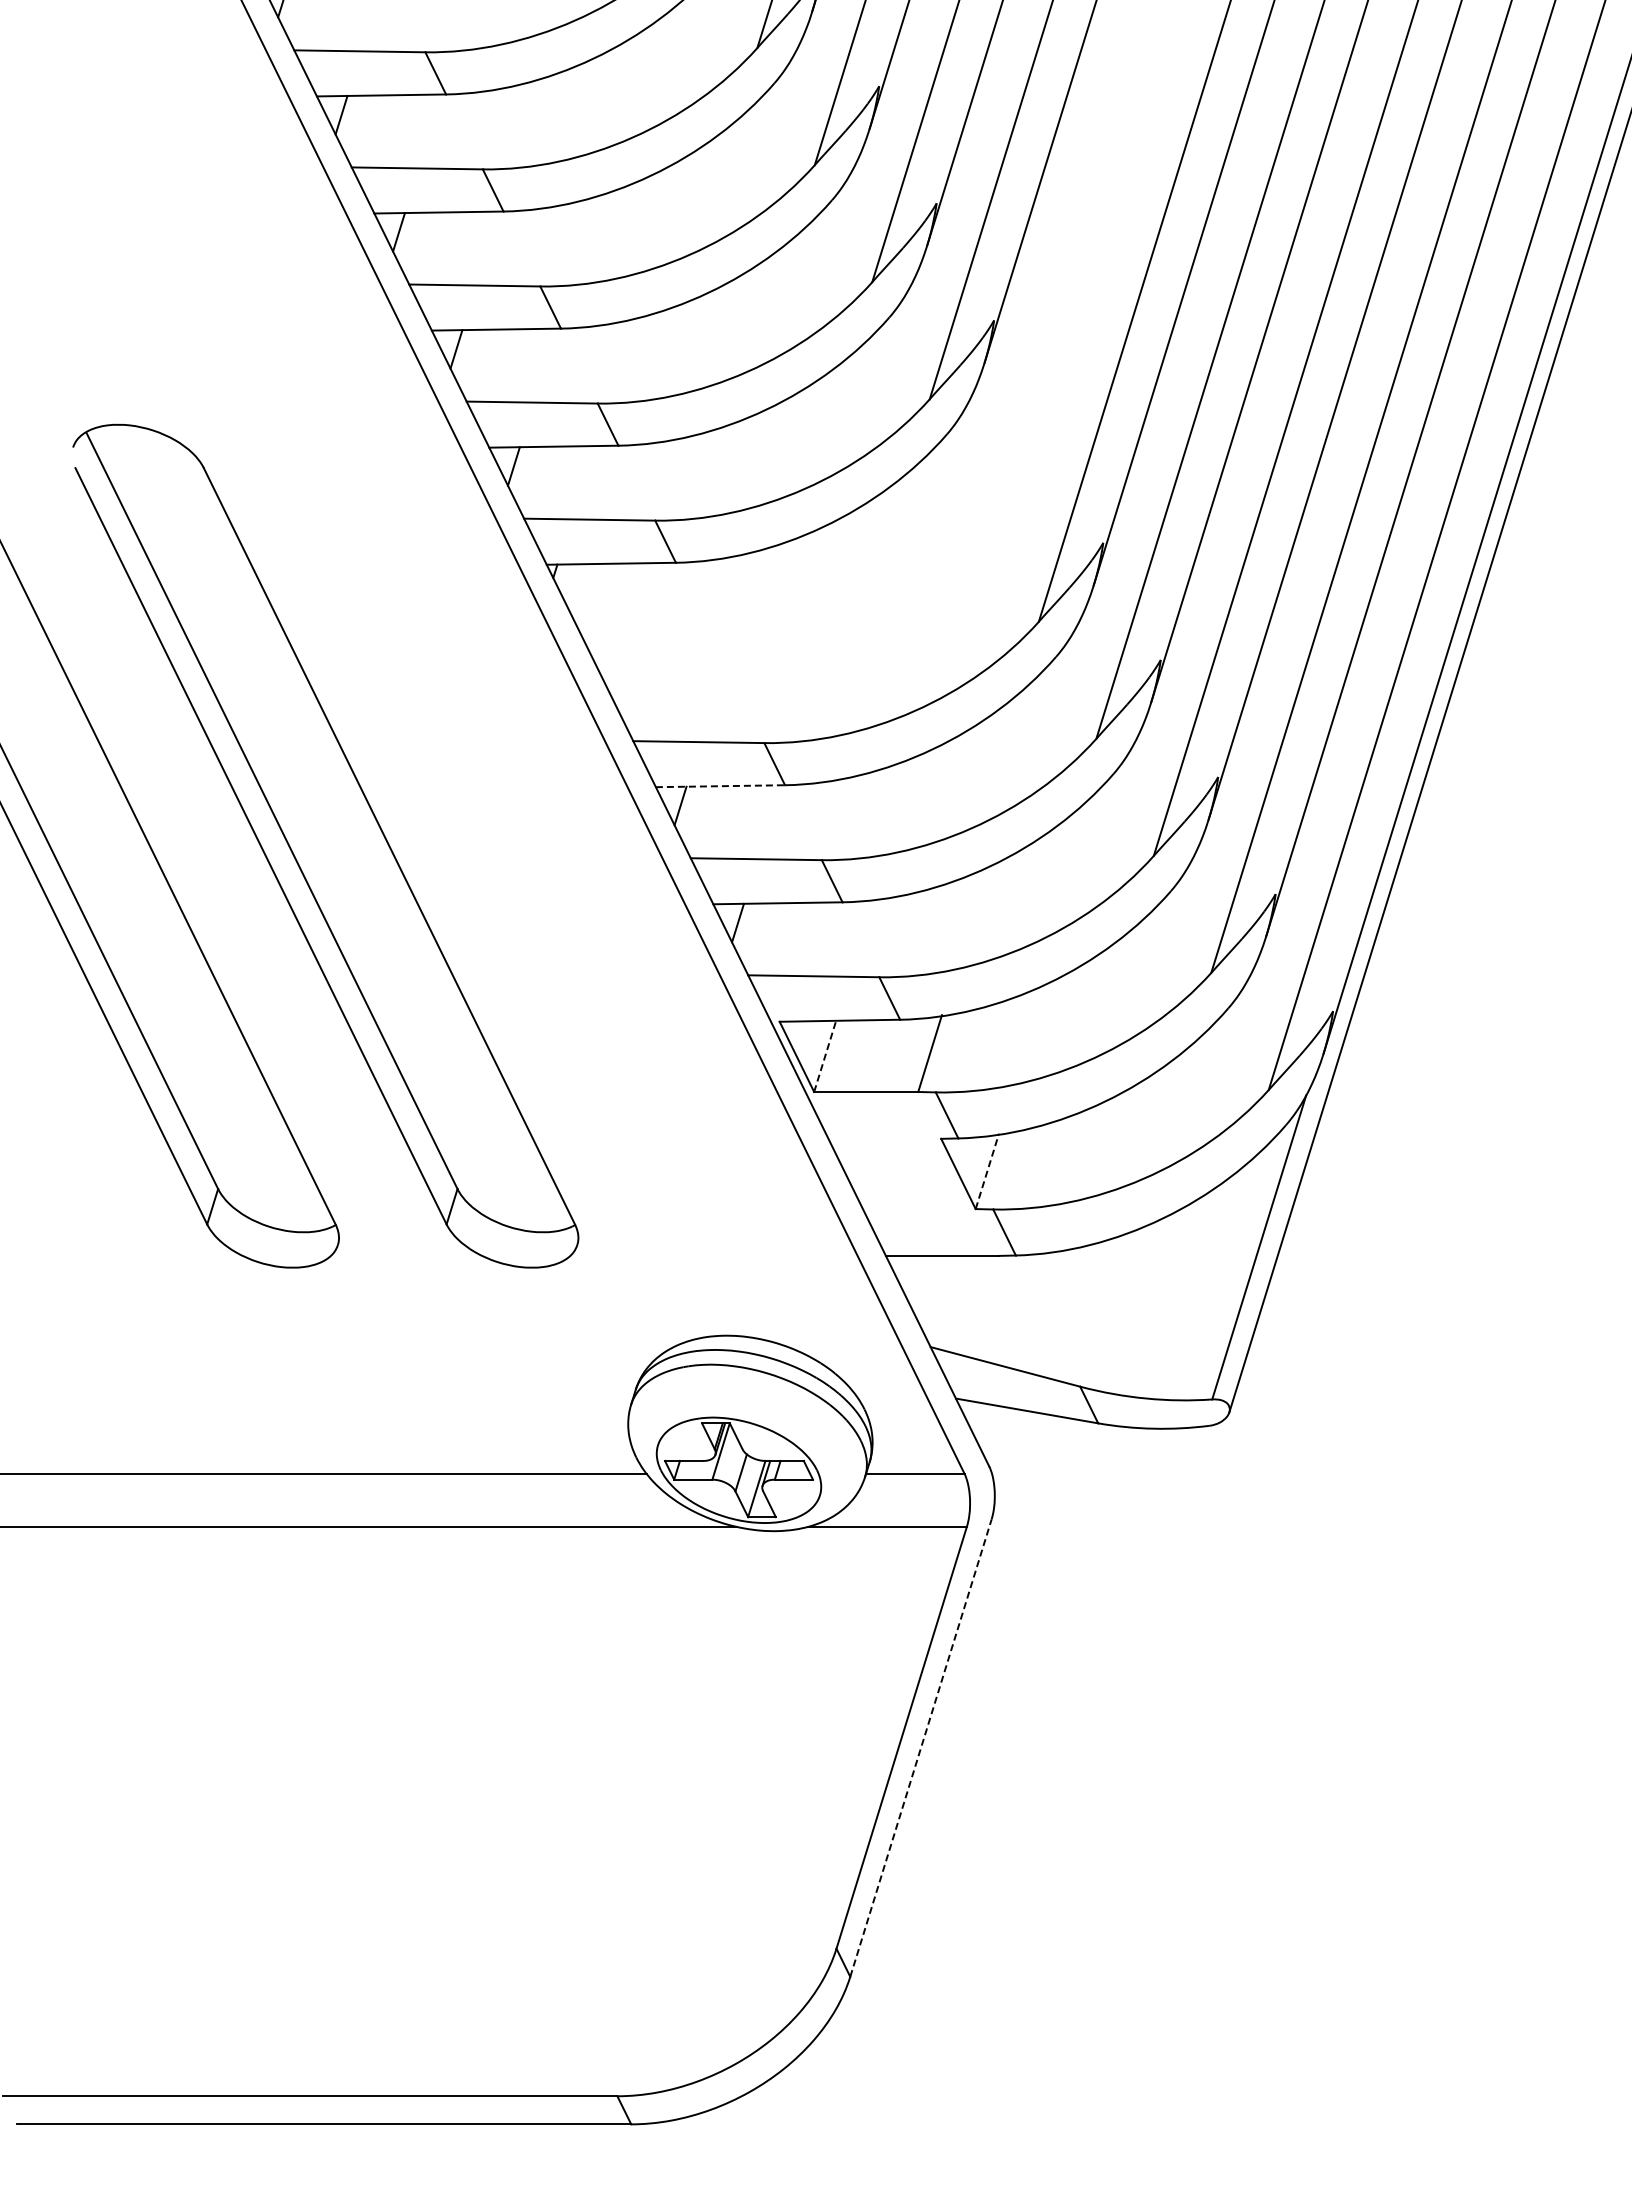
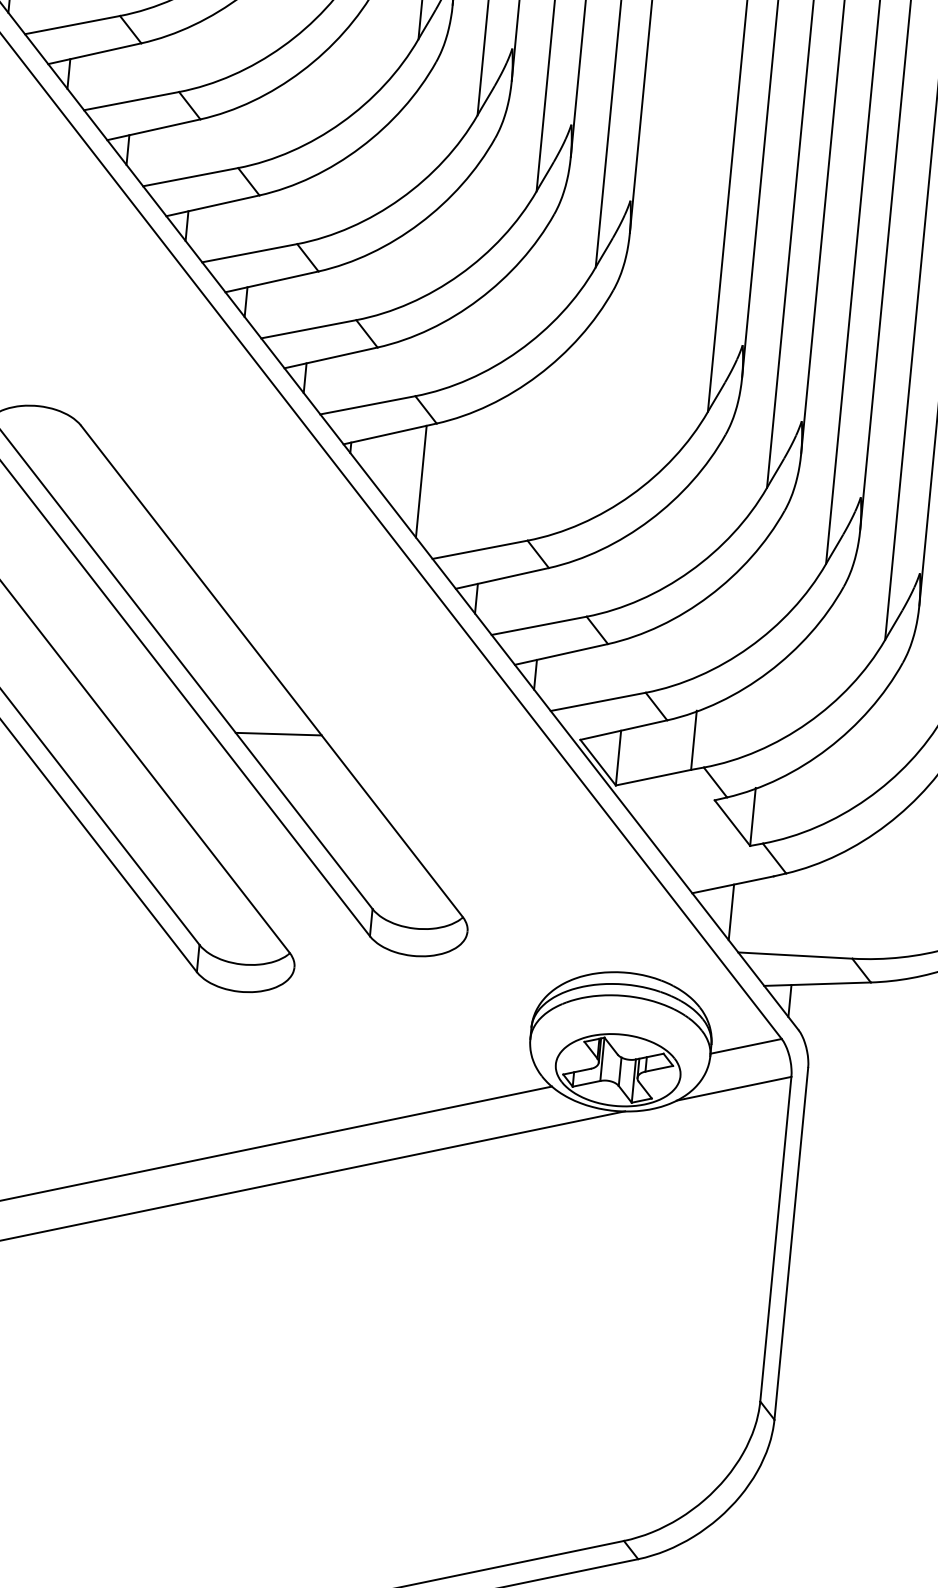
line: (639, 635) -> (421, 481), added
line: (720, 786) -> (502, 578), dashed -> solid
line: (380, 930) -> (278, 733), added
line: (825, 1055) -> (618, 757), dashed -> solid
line: (987, 1170) -> (752, 816), dashed -> solid
line: (932, 1291) -> (731, 911), added
line: (985, 1425) -> (789, 1000), added
line: (921, 1747) -> (791, 1243), dashed -> solid

